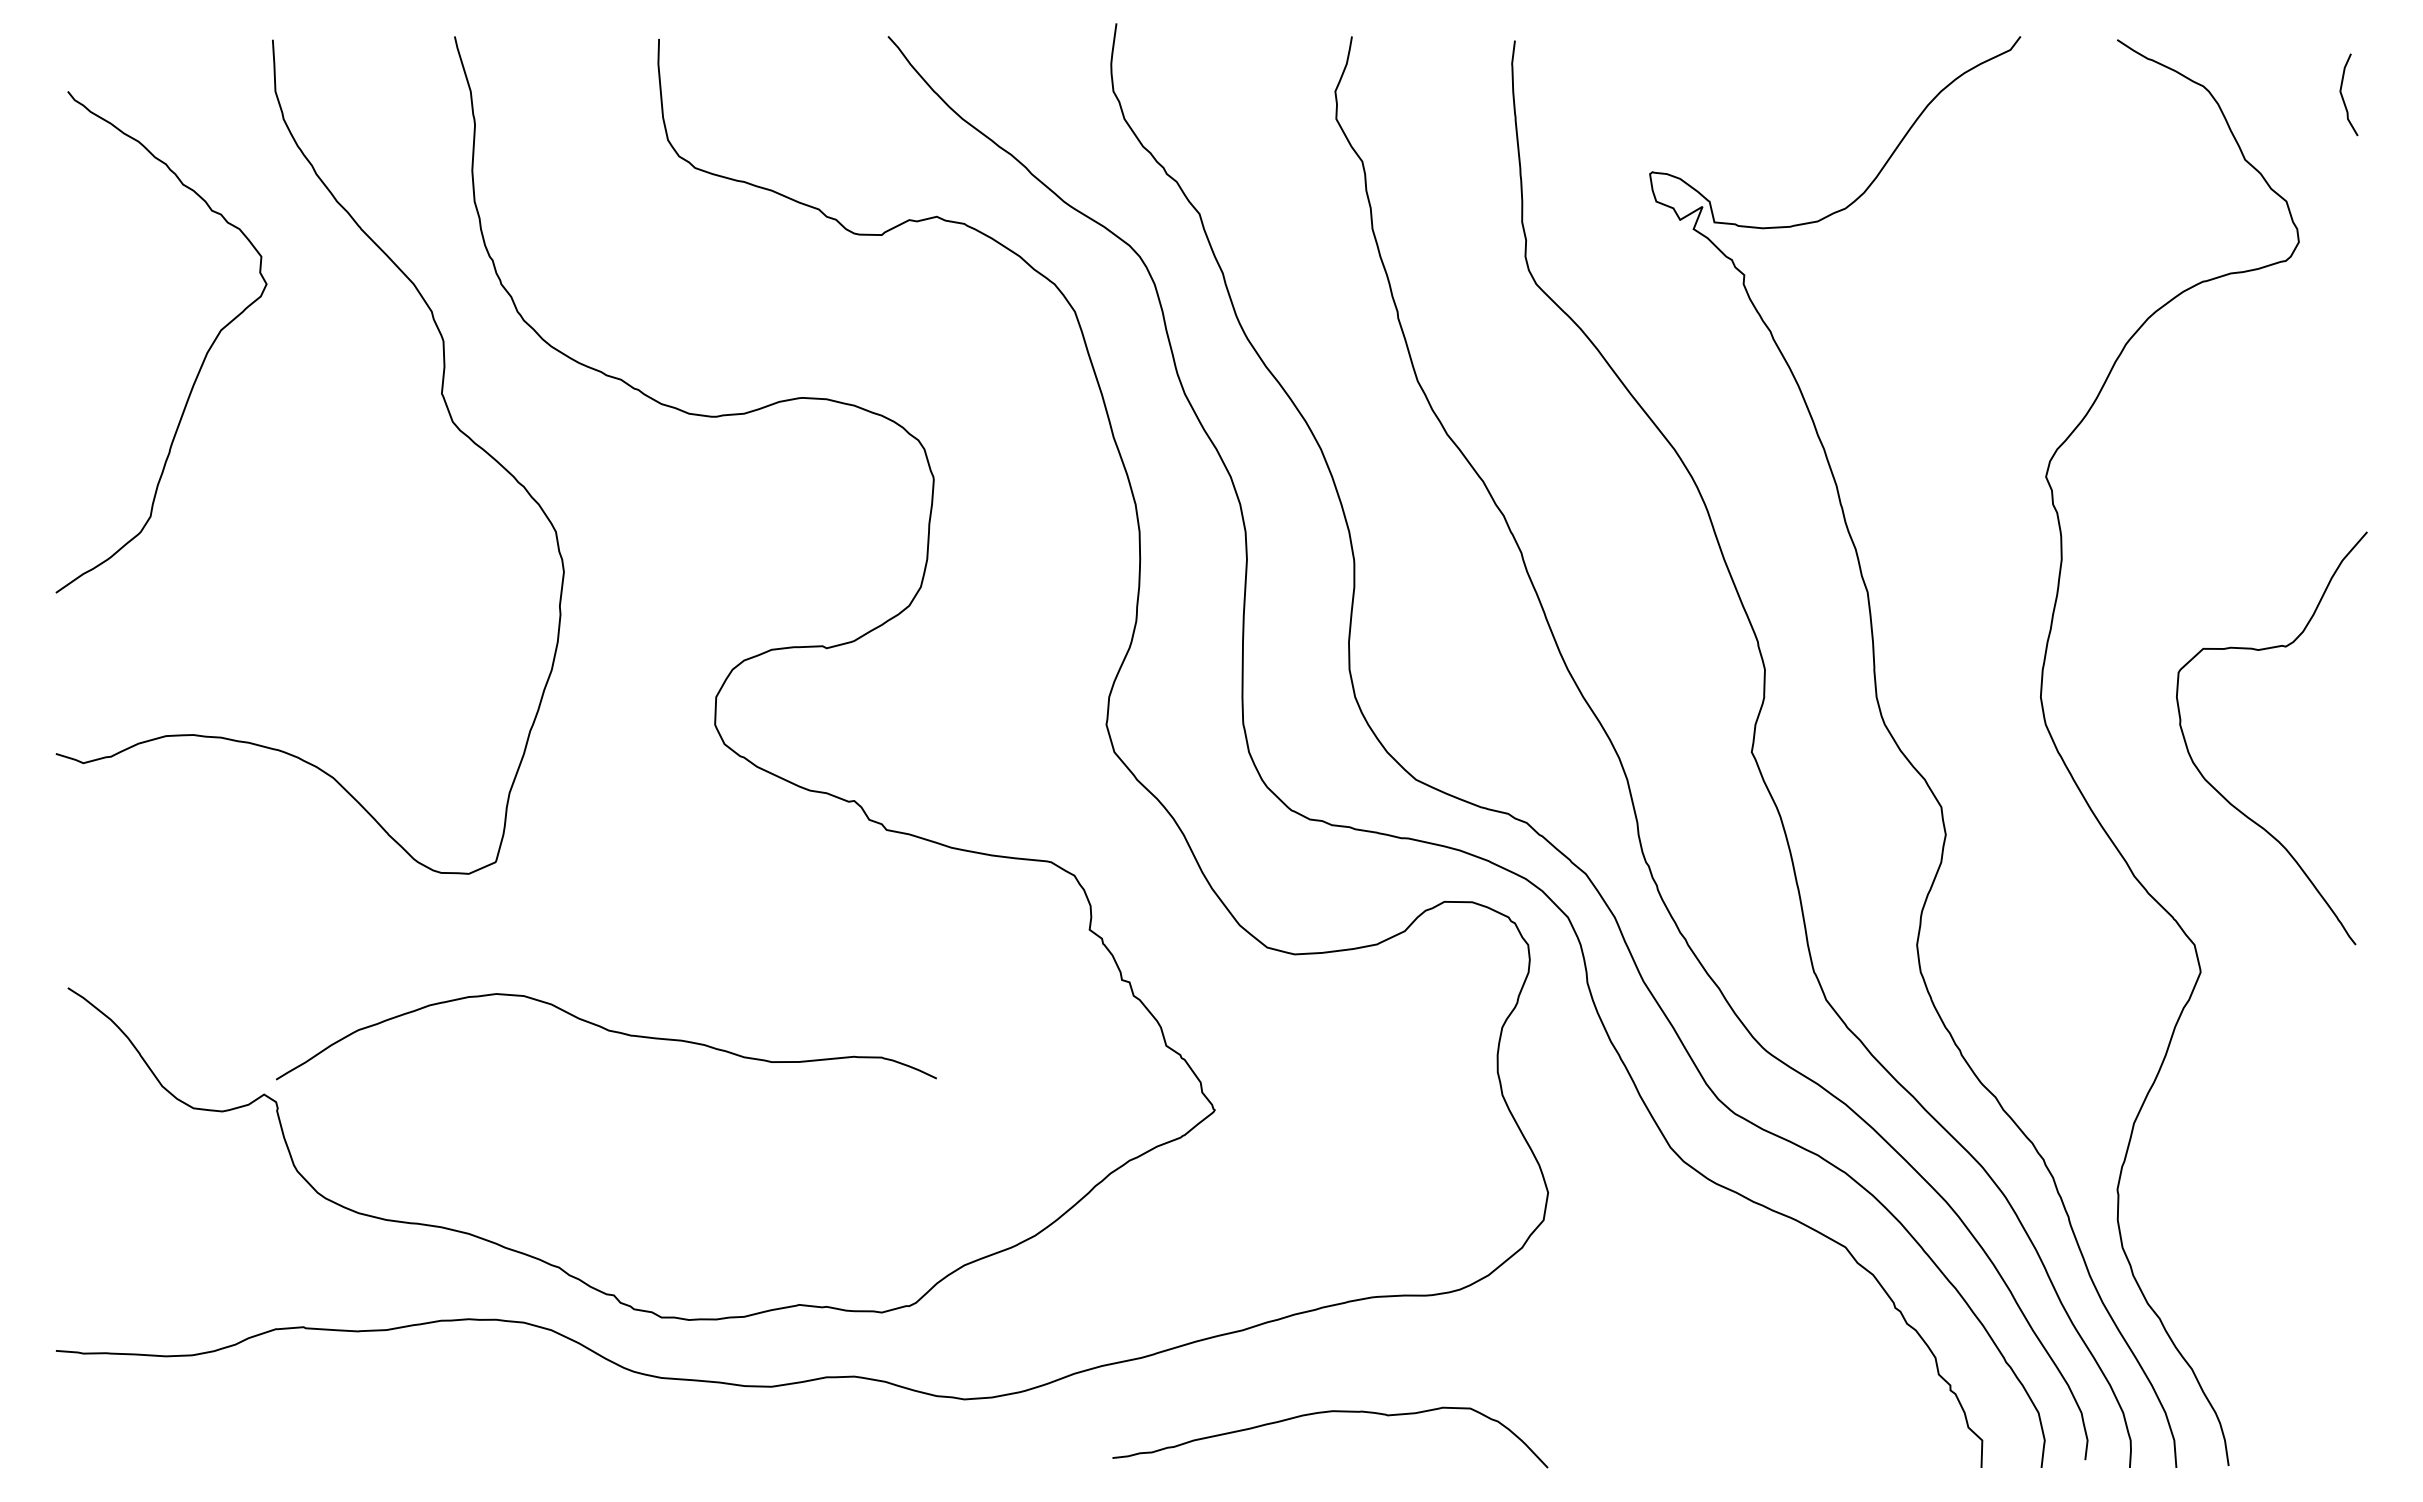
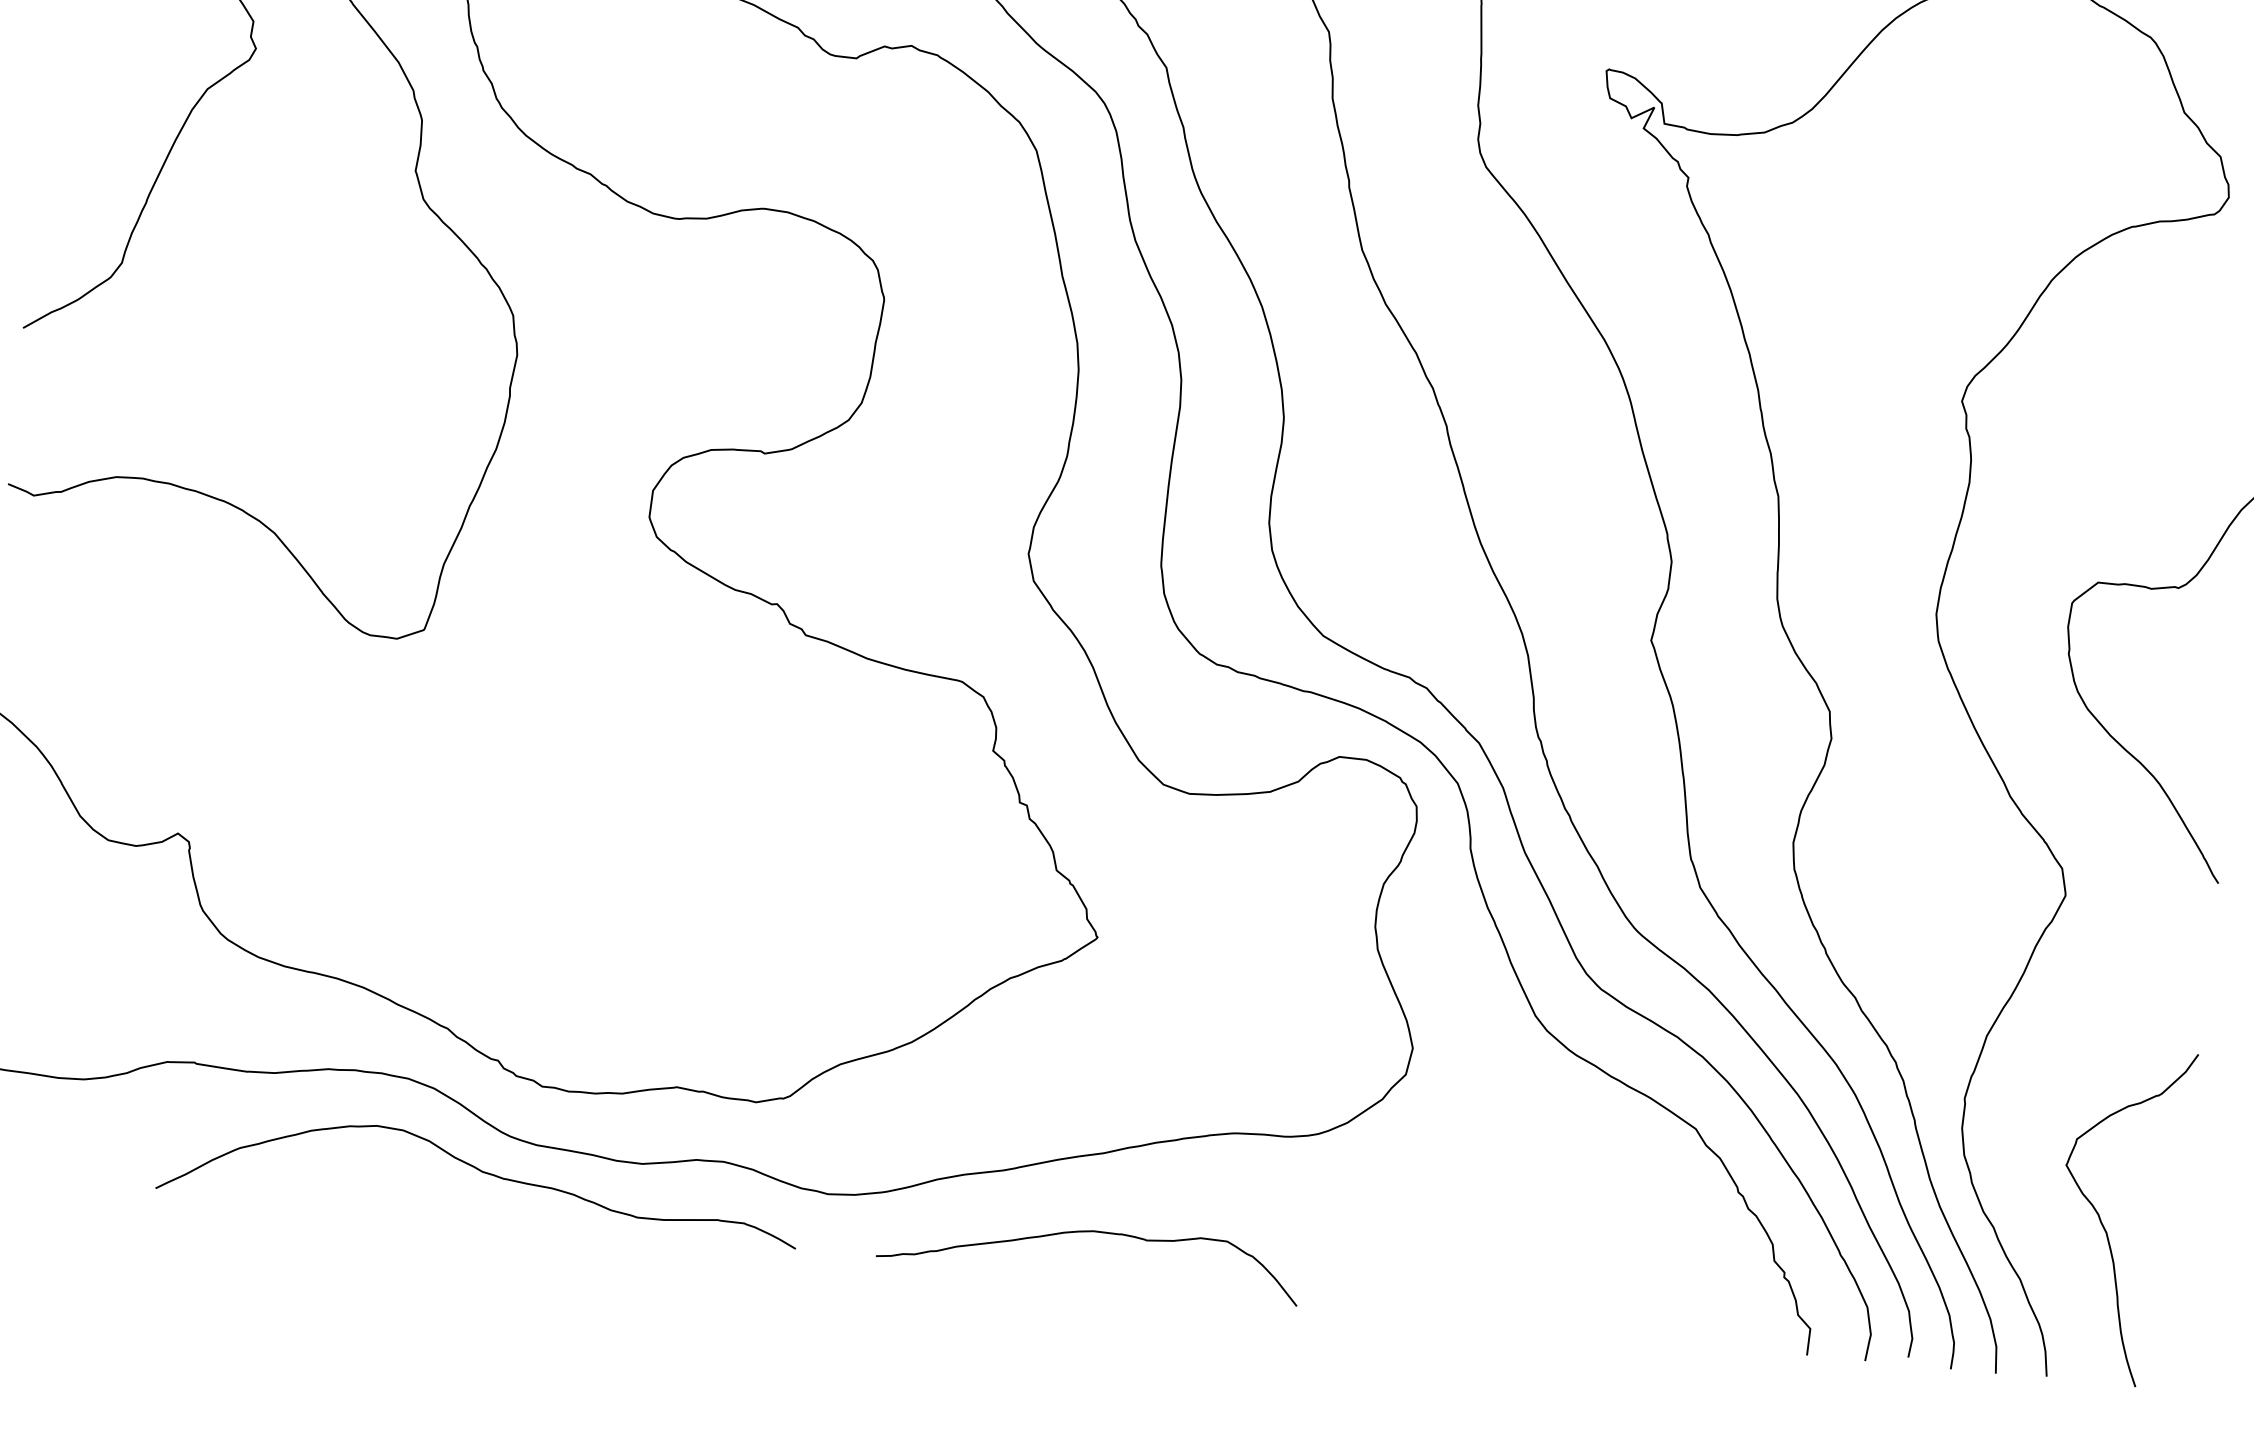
curve: (608, 1031) -> (482, 1172), moved
curve: (2271, 1304) -> (2103, 1224), added
curve: (1330, 1412) -> (1091, 1232), moved

